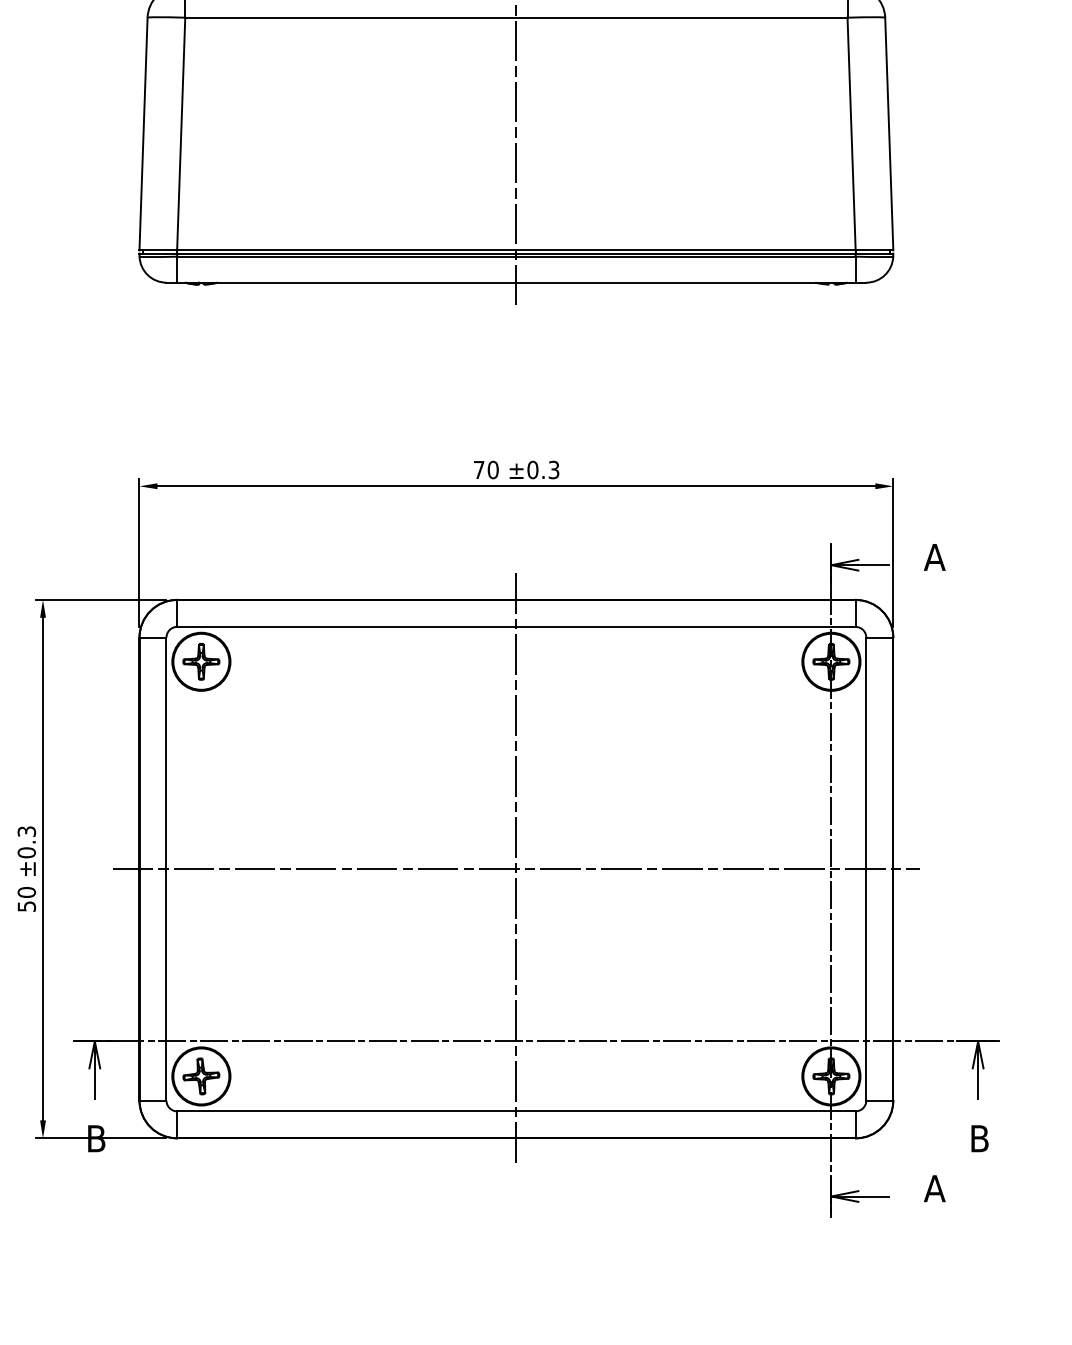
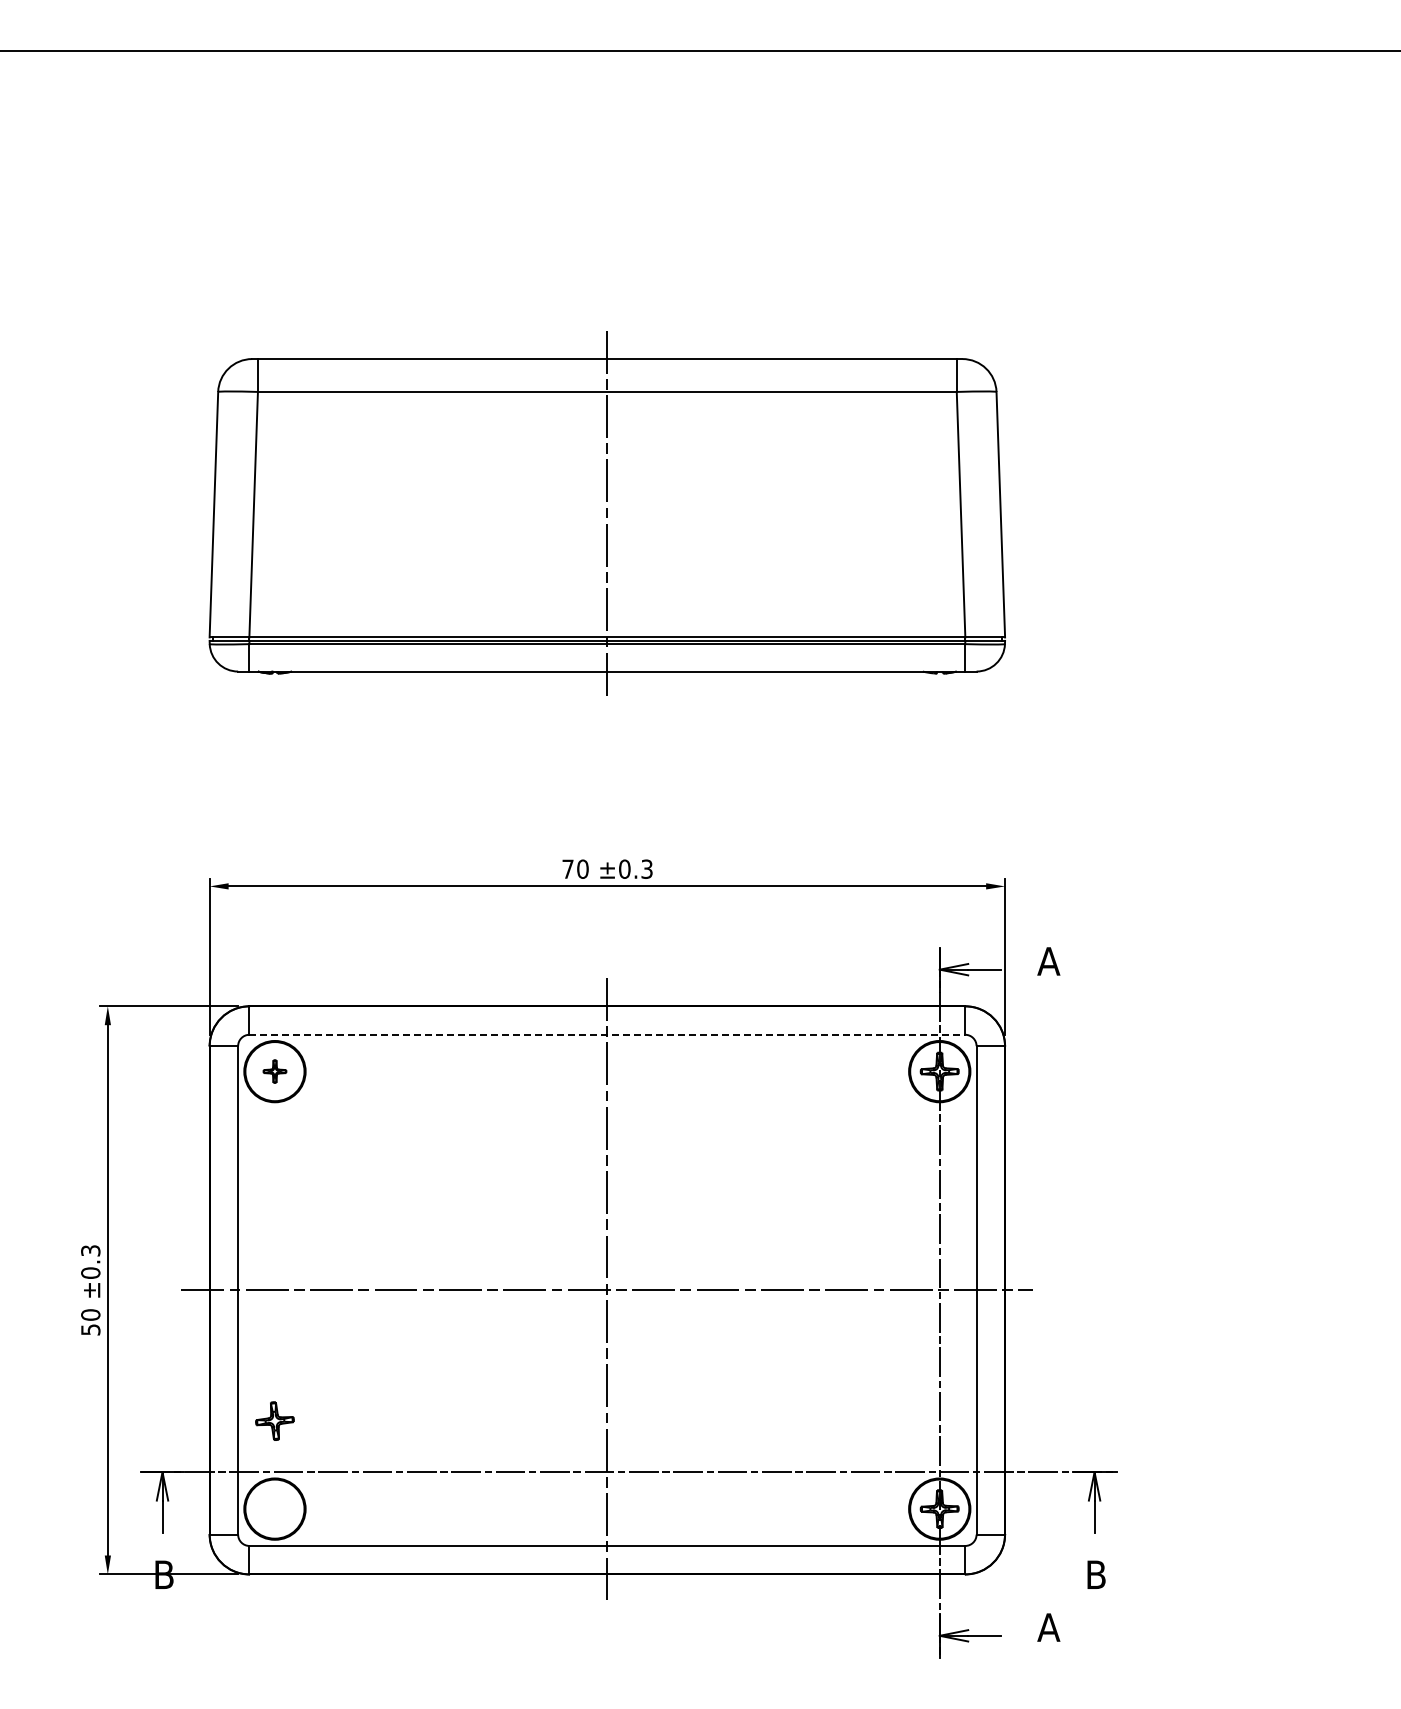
line: (516, 626) -> (607, 1034), solid -> dashed
part: (200, 661) -> (274, 1071), size x0.6
part: (200, 1075) -> (274, 1420), moved

